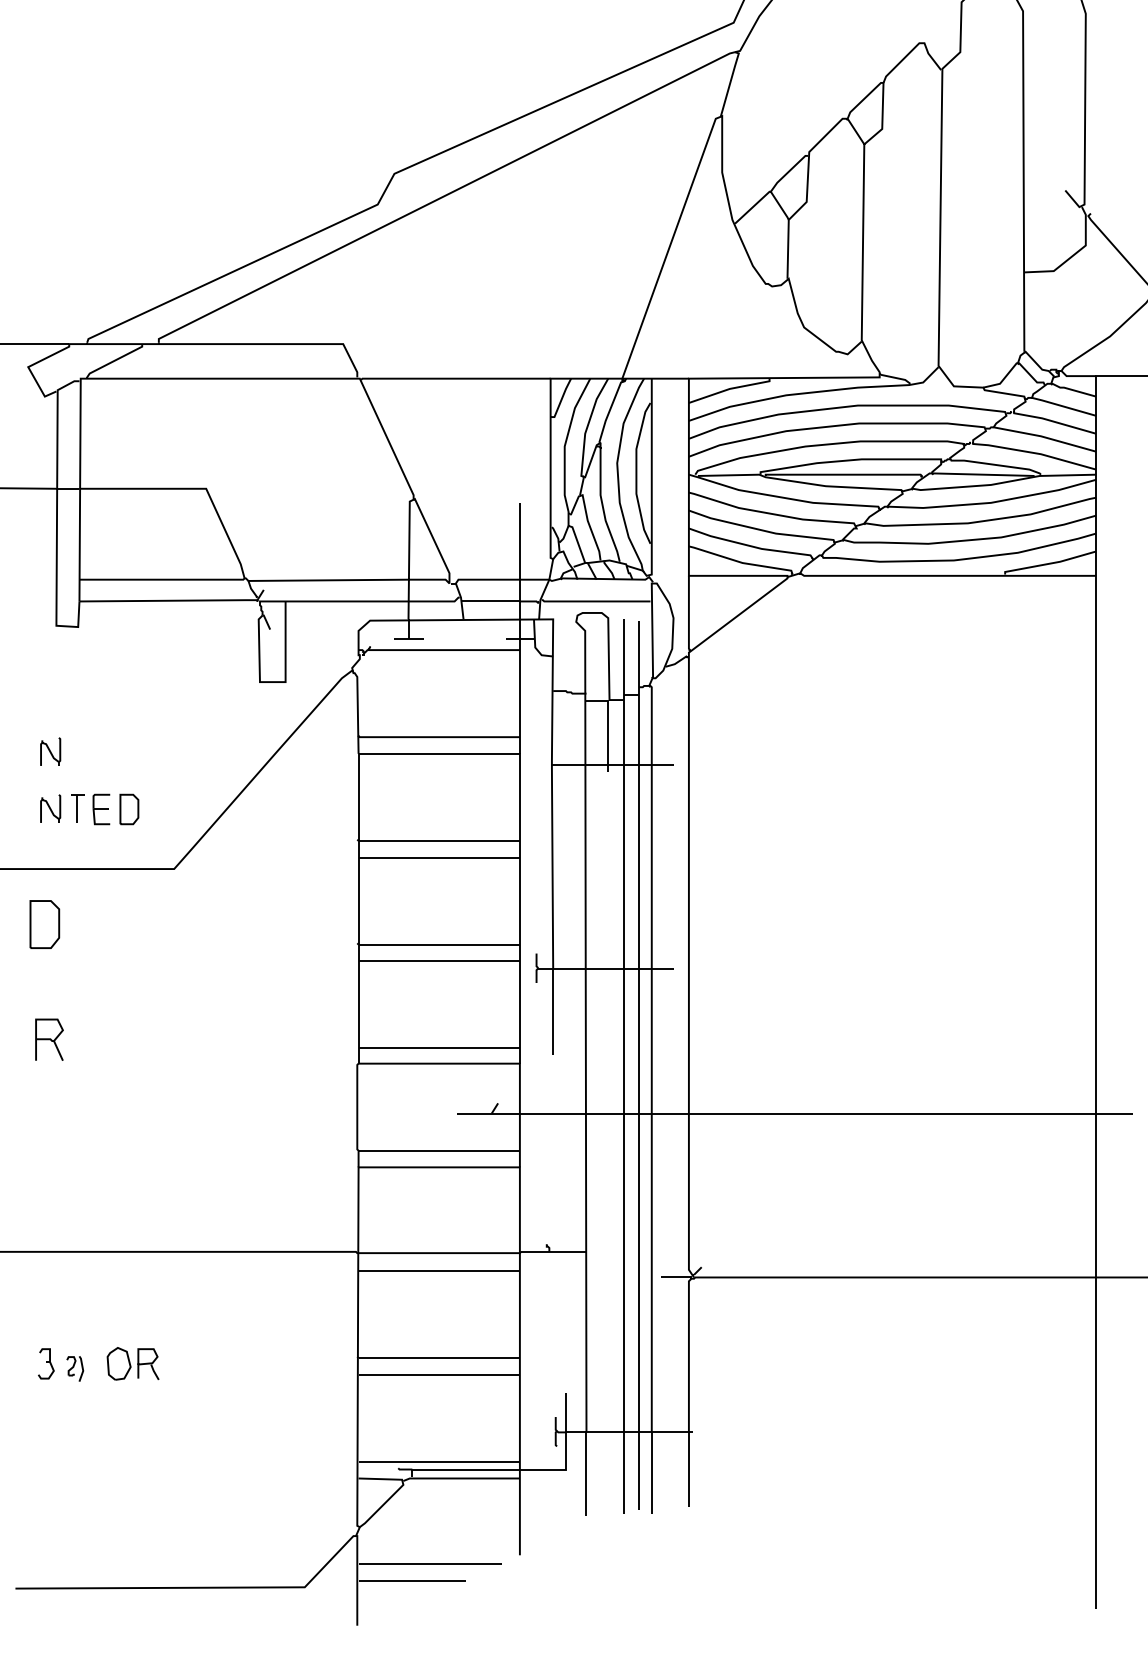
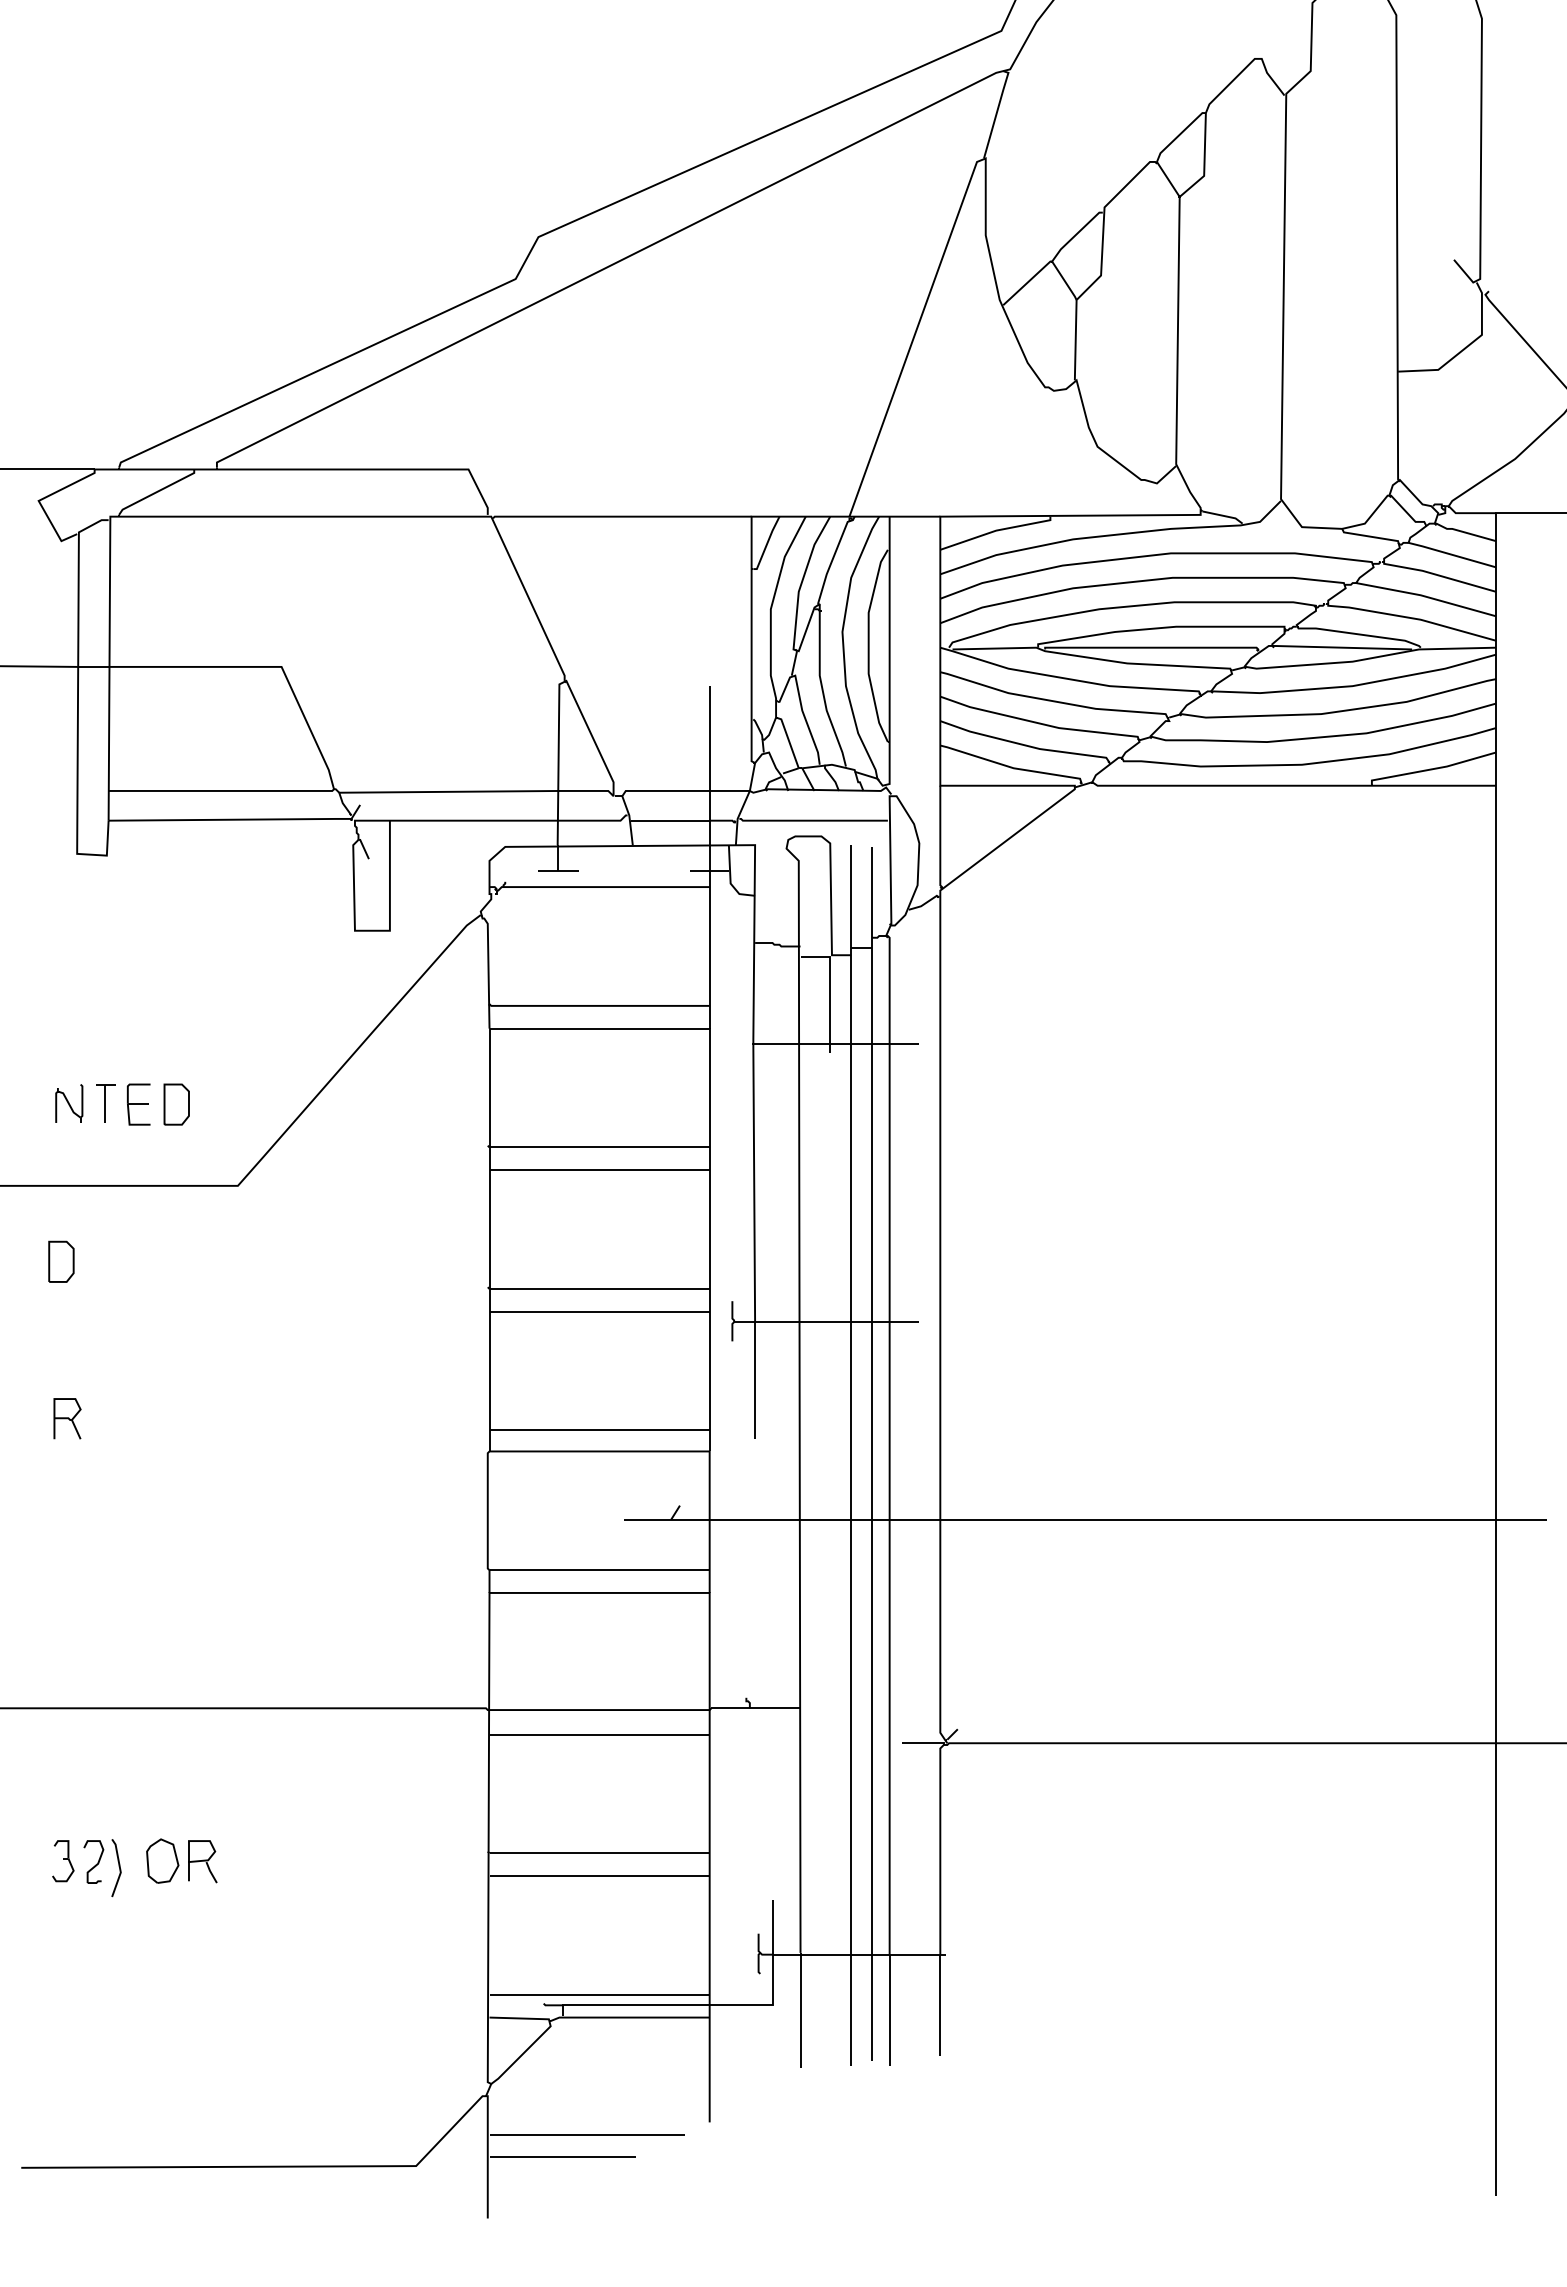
part: (50, 751) -> (69, 1025), removed
part: (44, 924) -> (60, 1261), size x0.62
part: (48, 1039) -> (66, 1418), size x0.71
part: (75, 1368) -> (103, 1867), size x1.67

